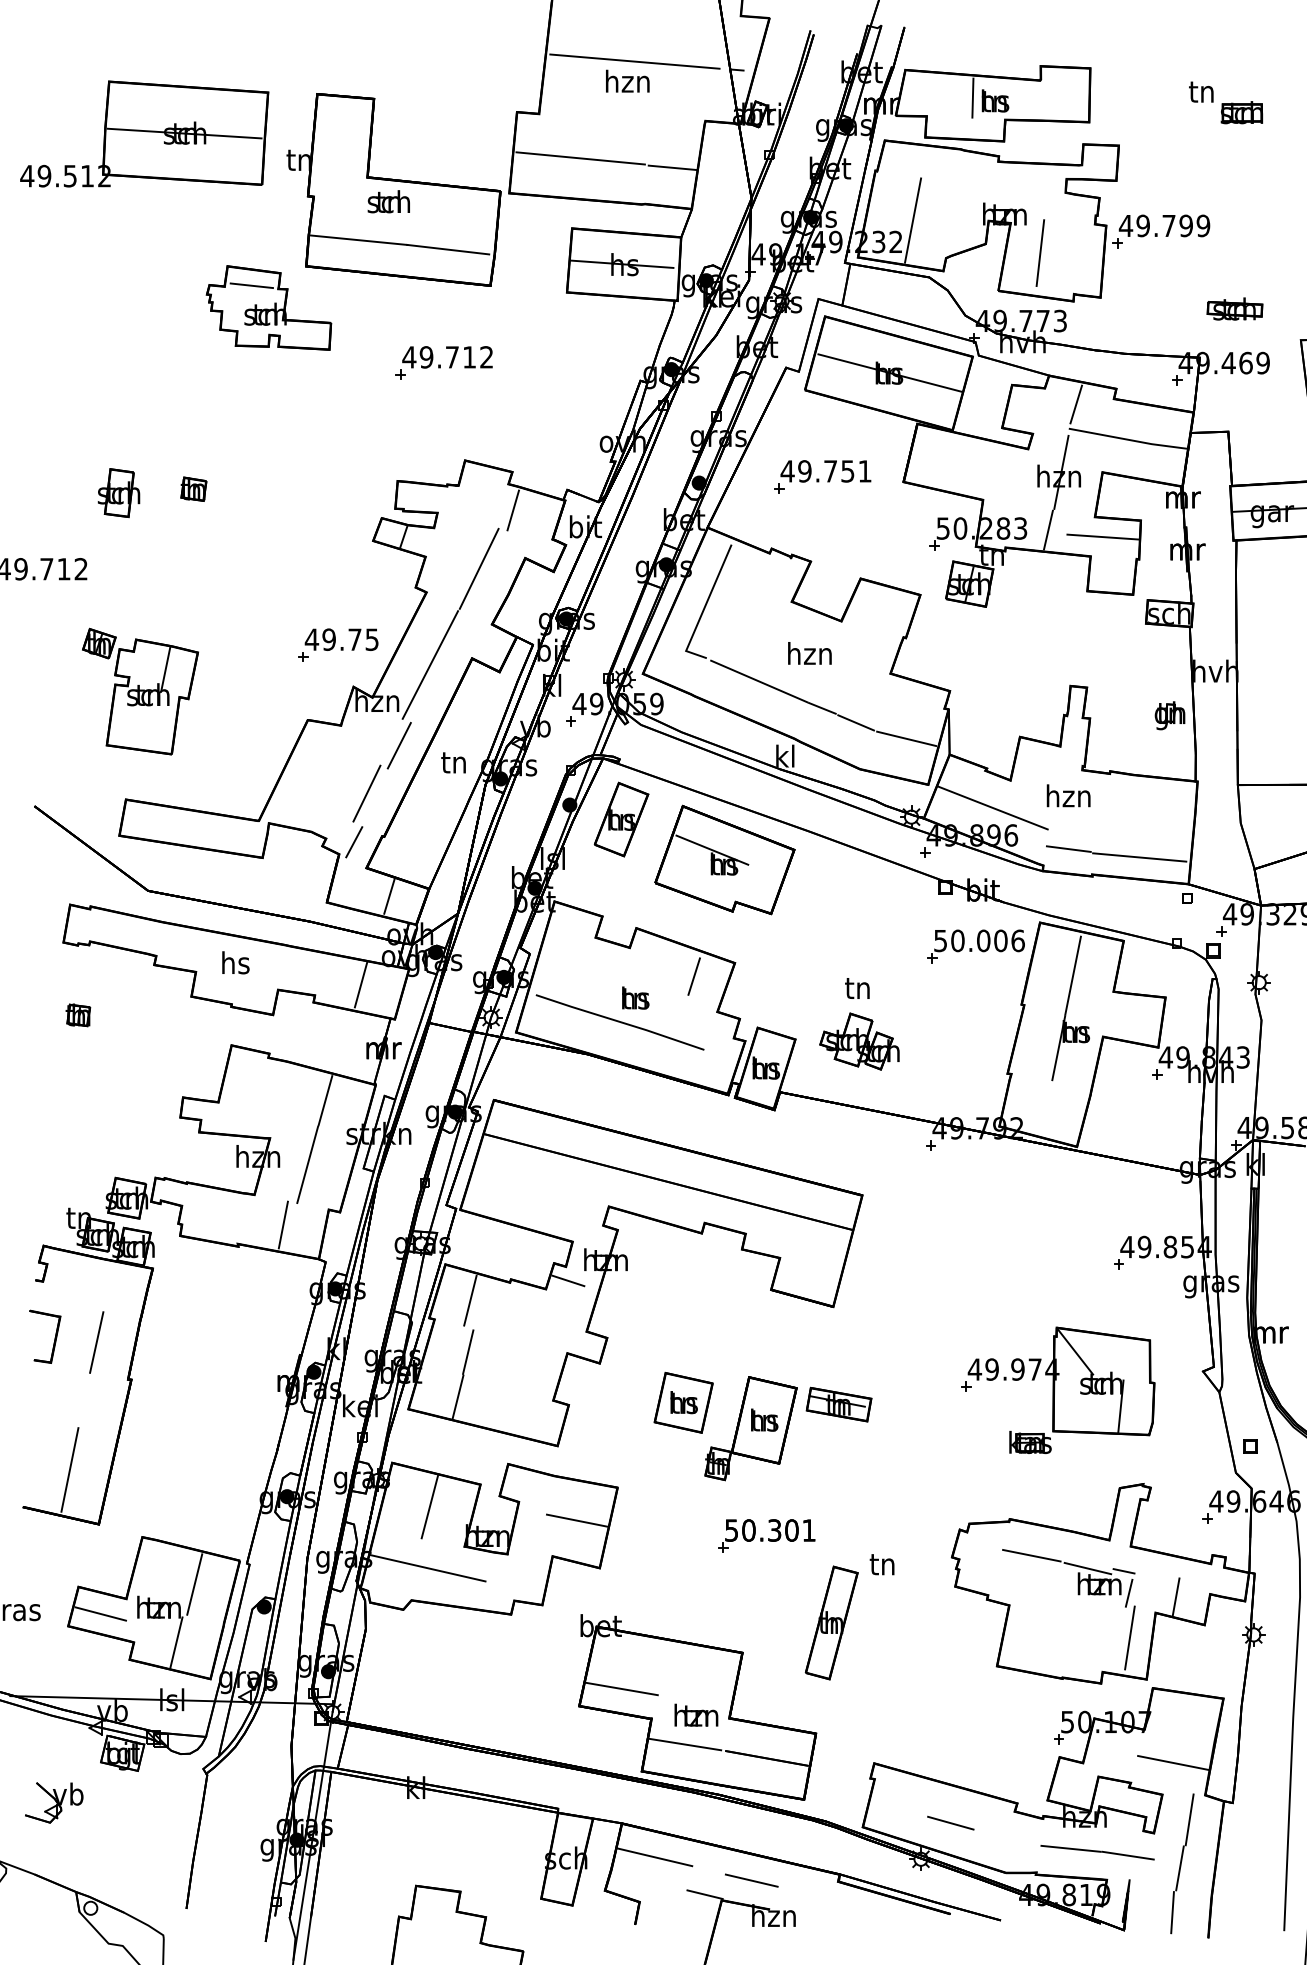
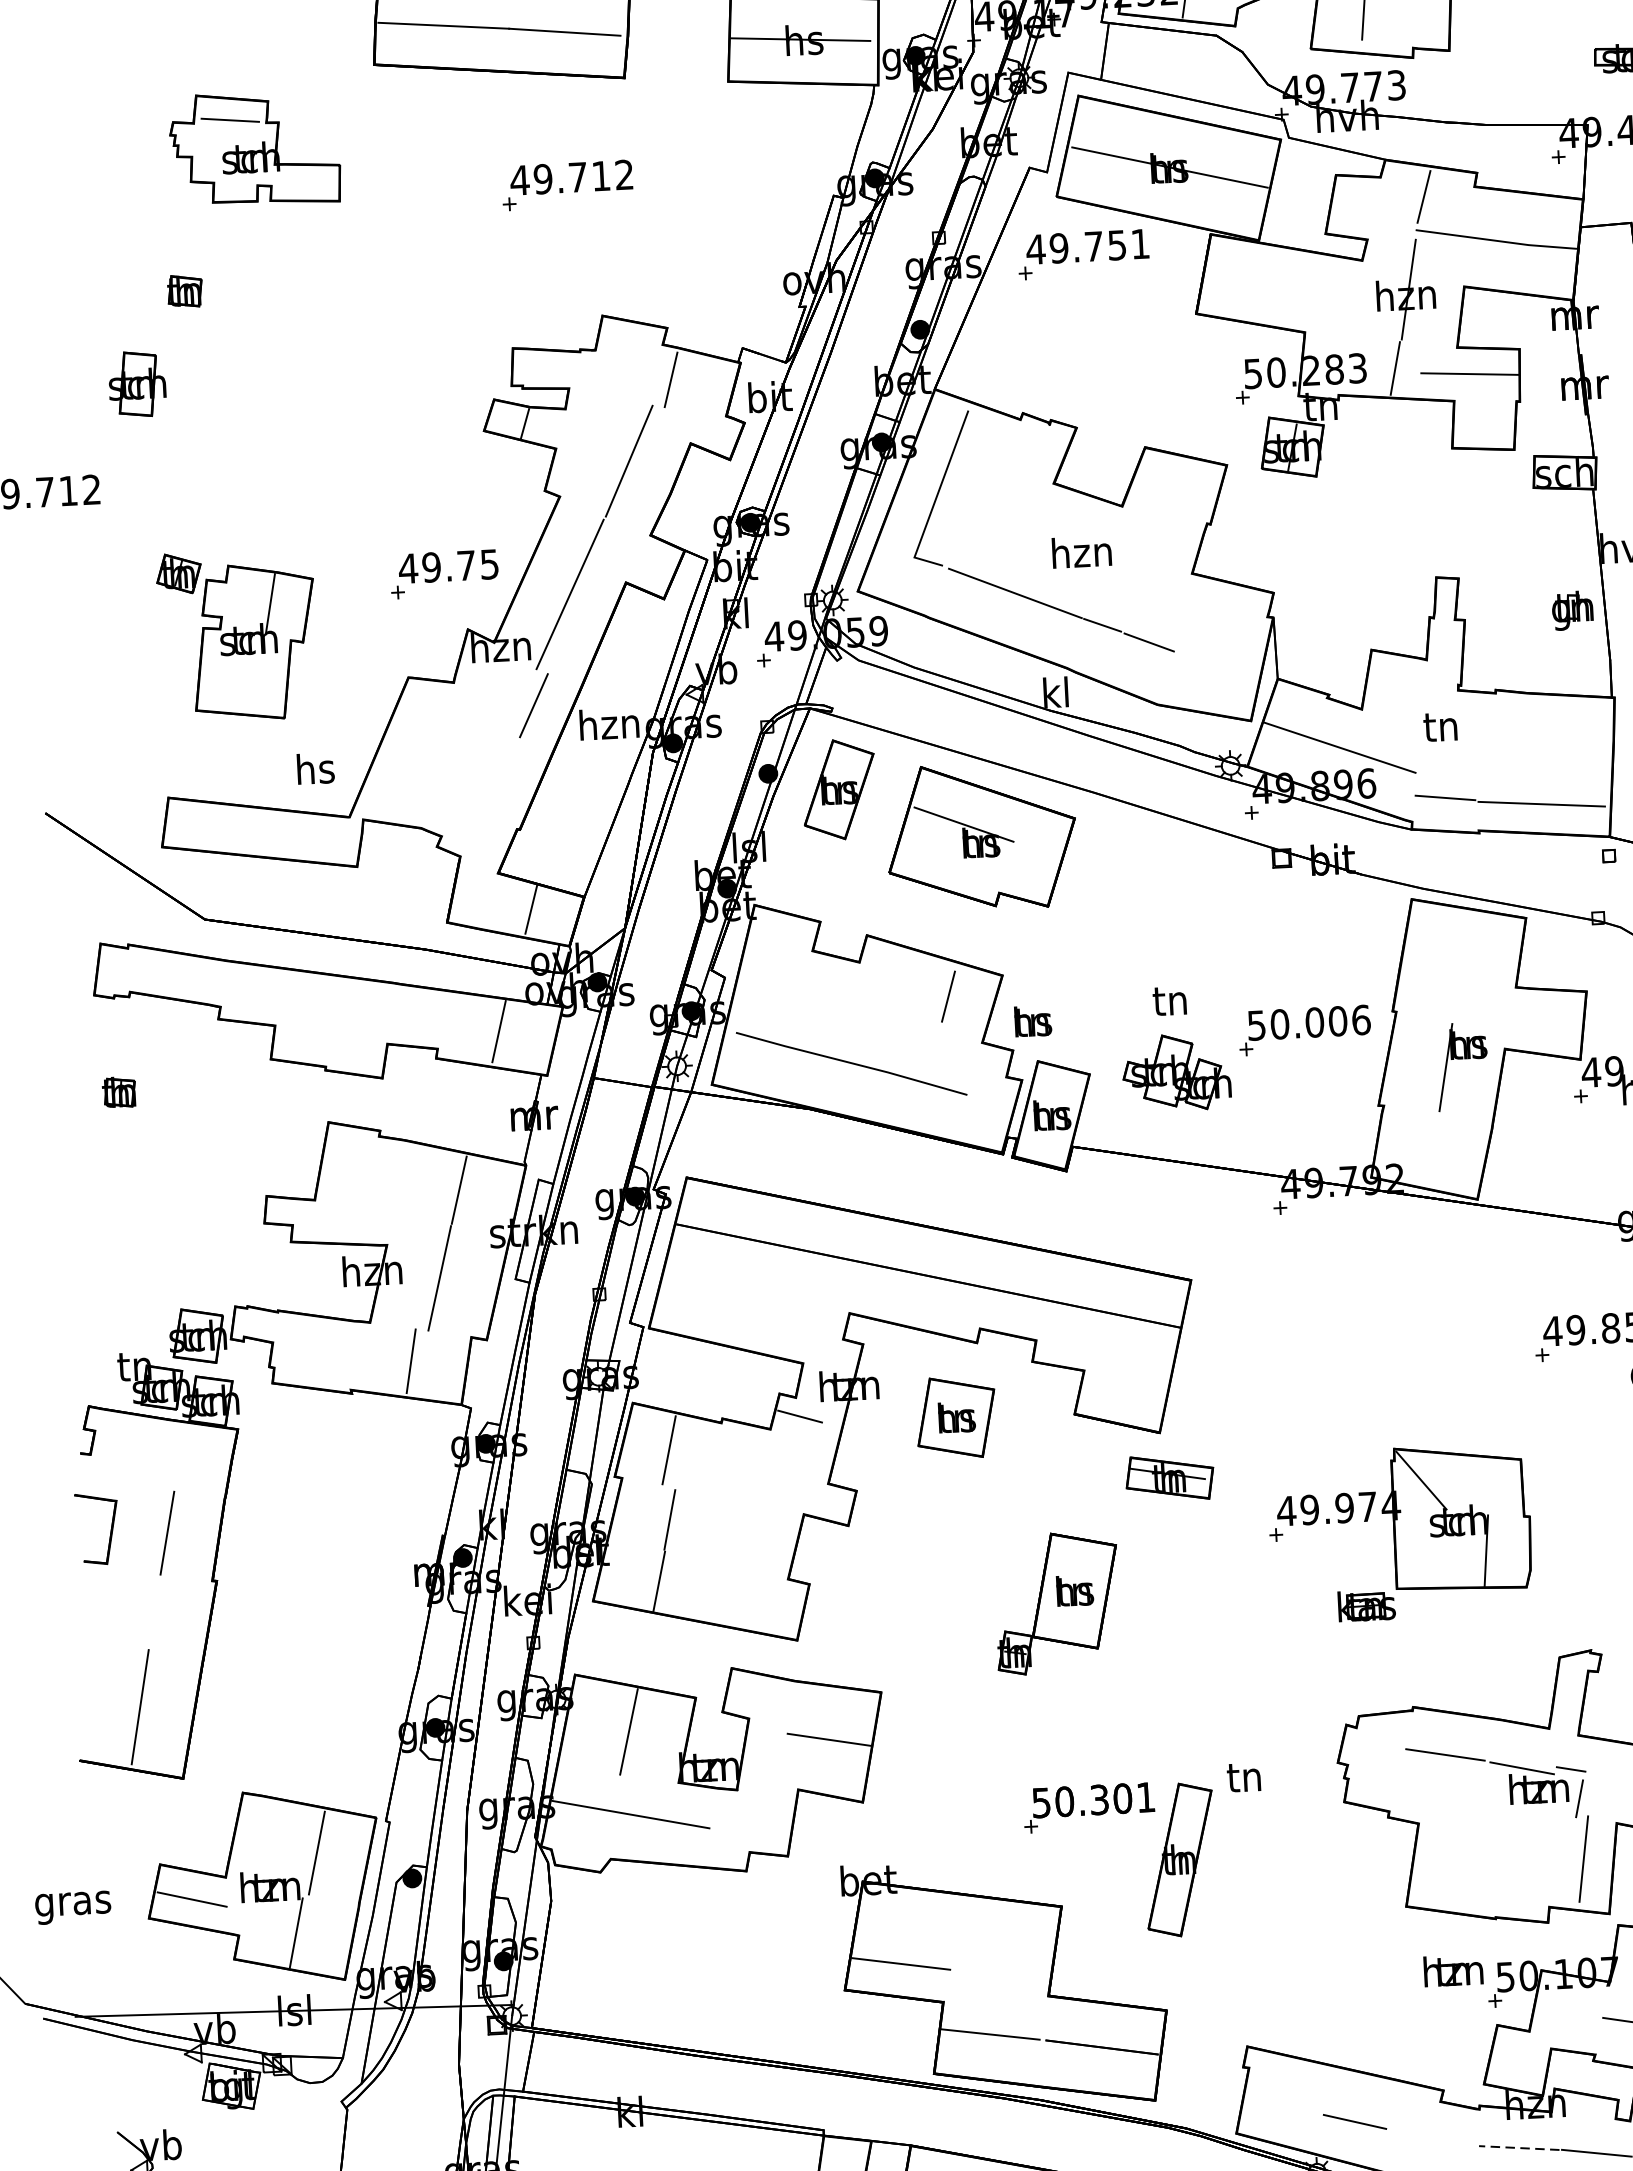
part: (268, 307) -> (254, 148), moved
part: (822, 476) -> (1083, 254), moved
part: (193, 488) -> (184, 290), moved
part: (140, 691) -> (237, 635), moved
line: (906, 738) -> (1218, 660), removed
text: (454, 761) -> (609, 723), tn -> hzn
line: (366, 793) -> (492, 772), removed
text: (1068, 795) -> (1441, 725), hzn -> tn
line: (354, 842) -> (480, 839), removed
part: (975, 946) -> (1304, 1030), moved
text: (235, 962) -> (315, 768), moved
line: (1072, 975) -> (1459, 968), removed
text: (635, 997) -> (1032, 1020), moved
part: (1058, 1390) -> (1400, 1533), moved
part: (683, 1402) -> (956, 1417), moved
part: (838, 1404) -> (1169, 1477), moved
part: (766, 1535) -> (1088, 1807), moved
text: (696, 1714) -> (1453, 1969), moved
line: (1071, 1848) -> (1519, 2147), solid -> dashed

